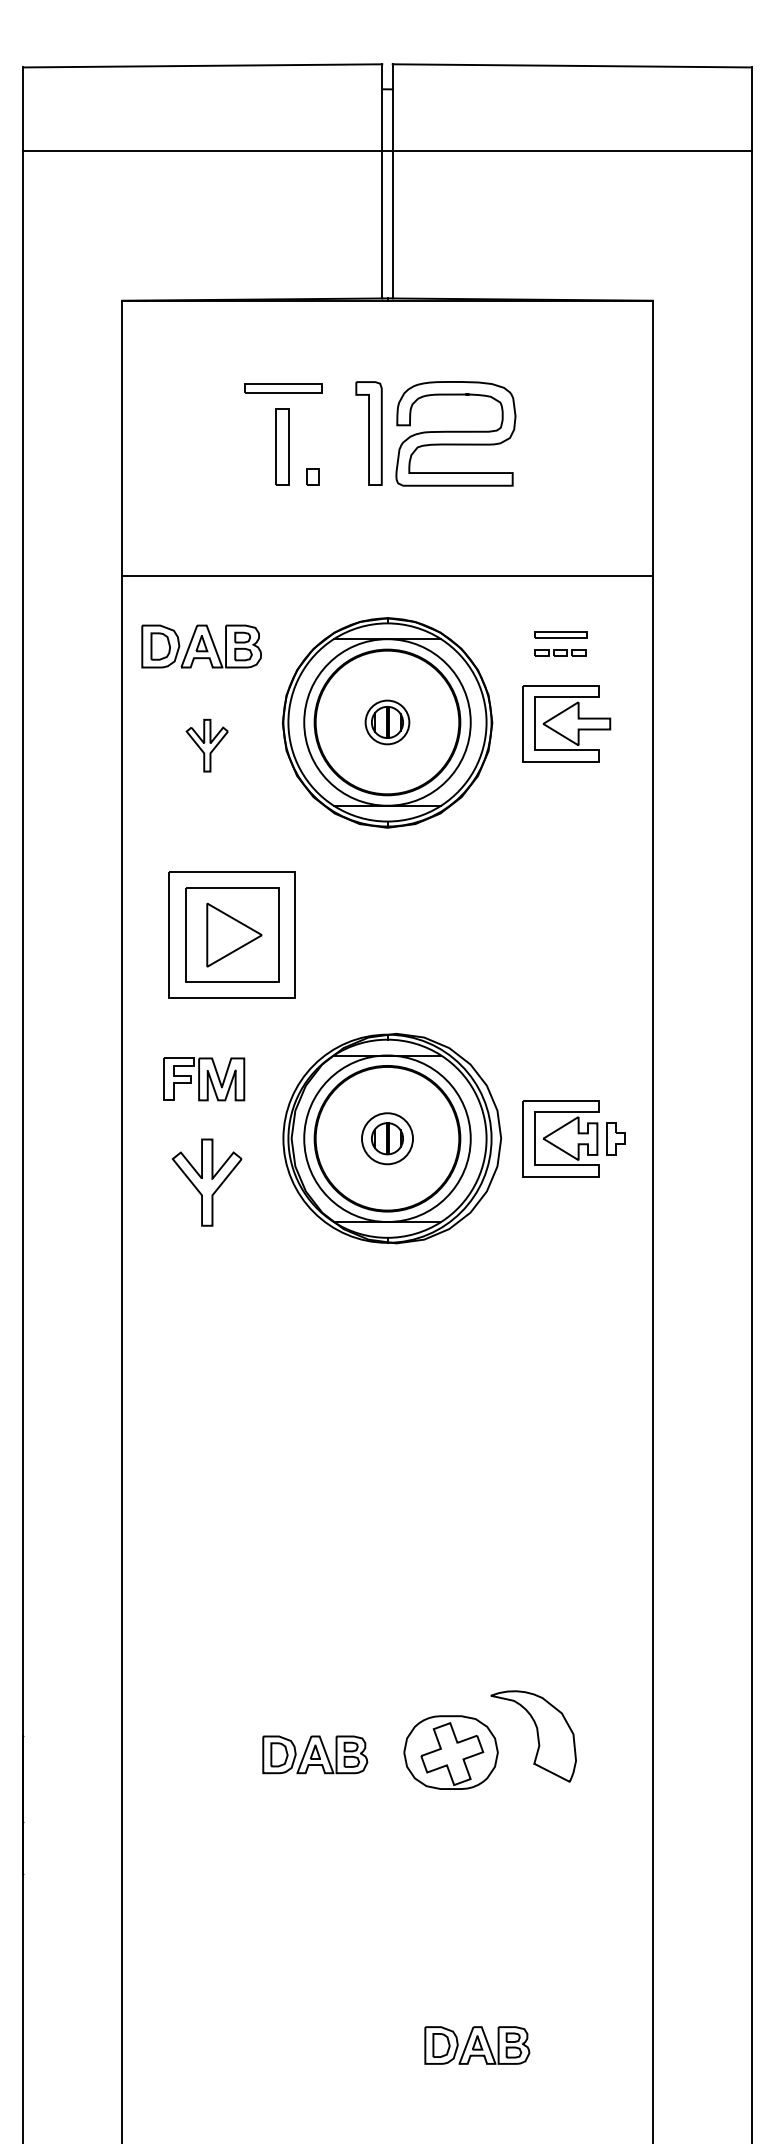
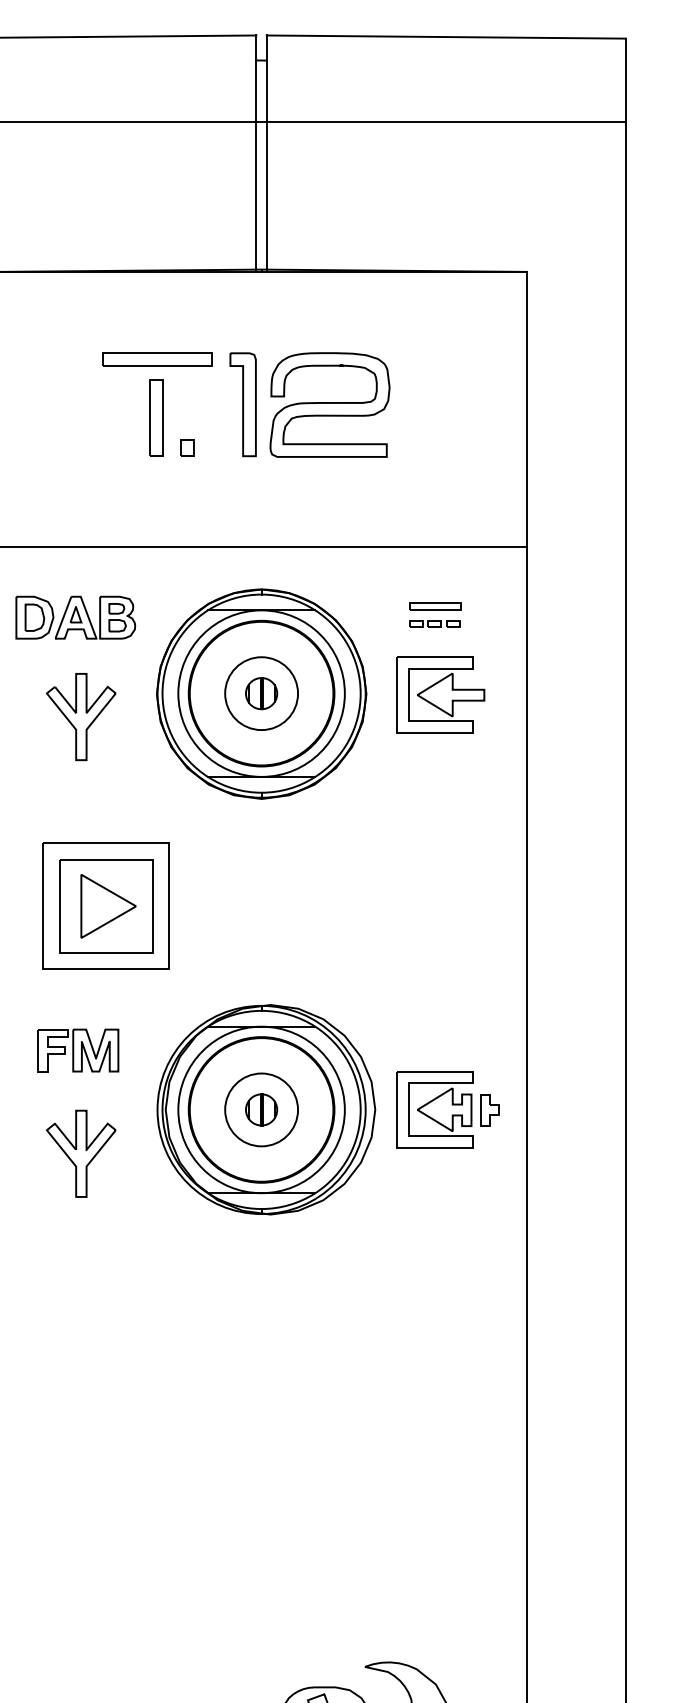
part: (283, 388) -> (157, 359), size x1.43
circle: (387, 722) -> (261, 693), size x1.67
part: (207, 745) -> (81, 716), size x1.67
circle: (387, 1138) -> (261, 1109), size x1.43

